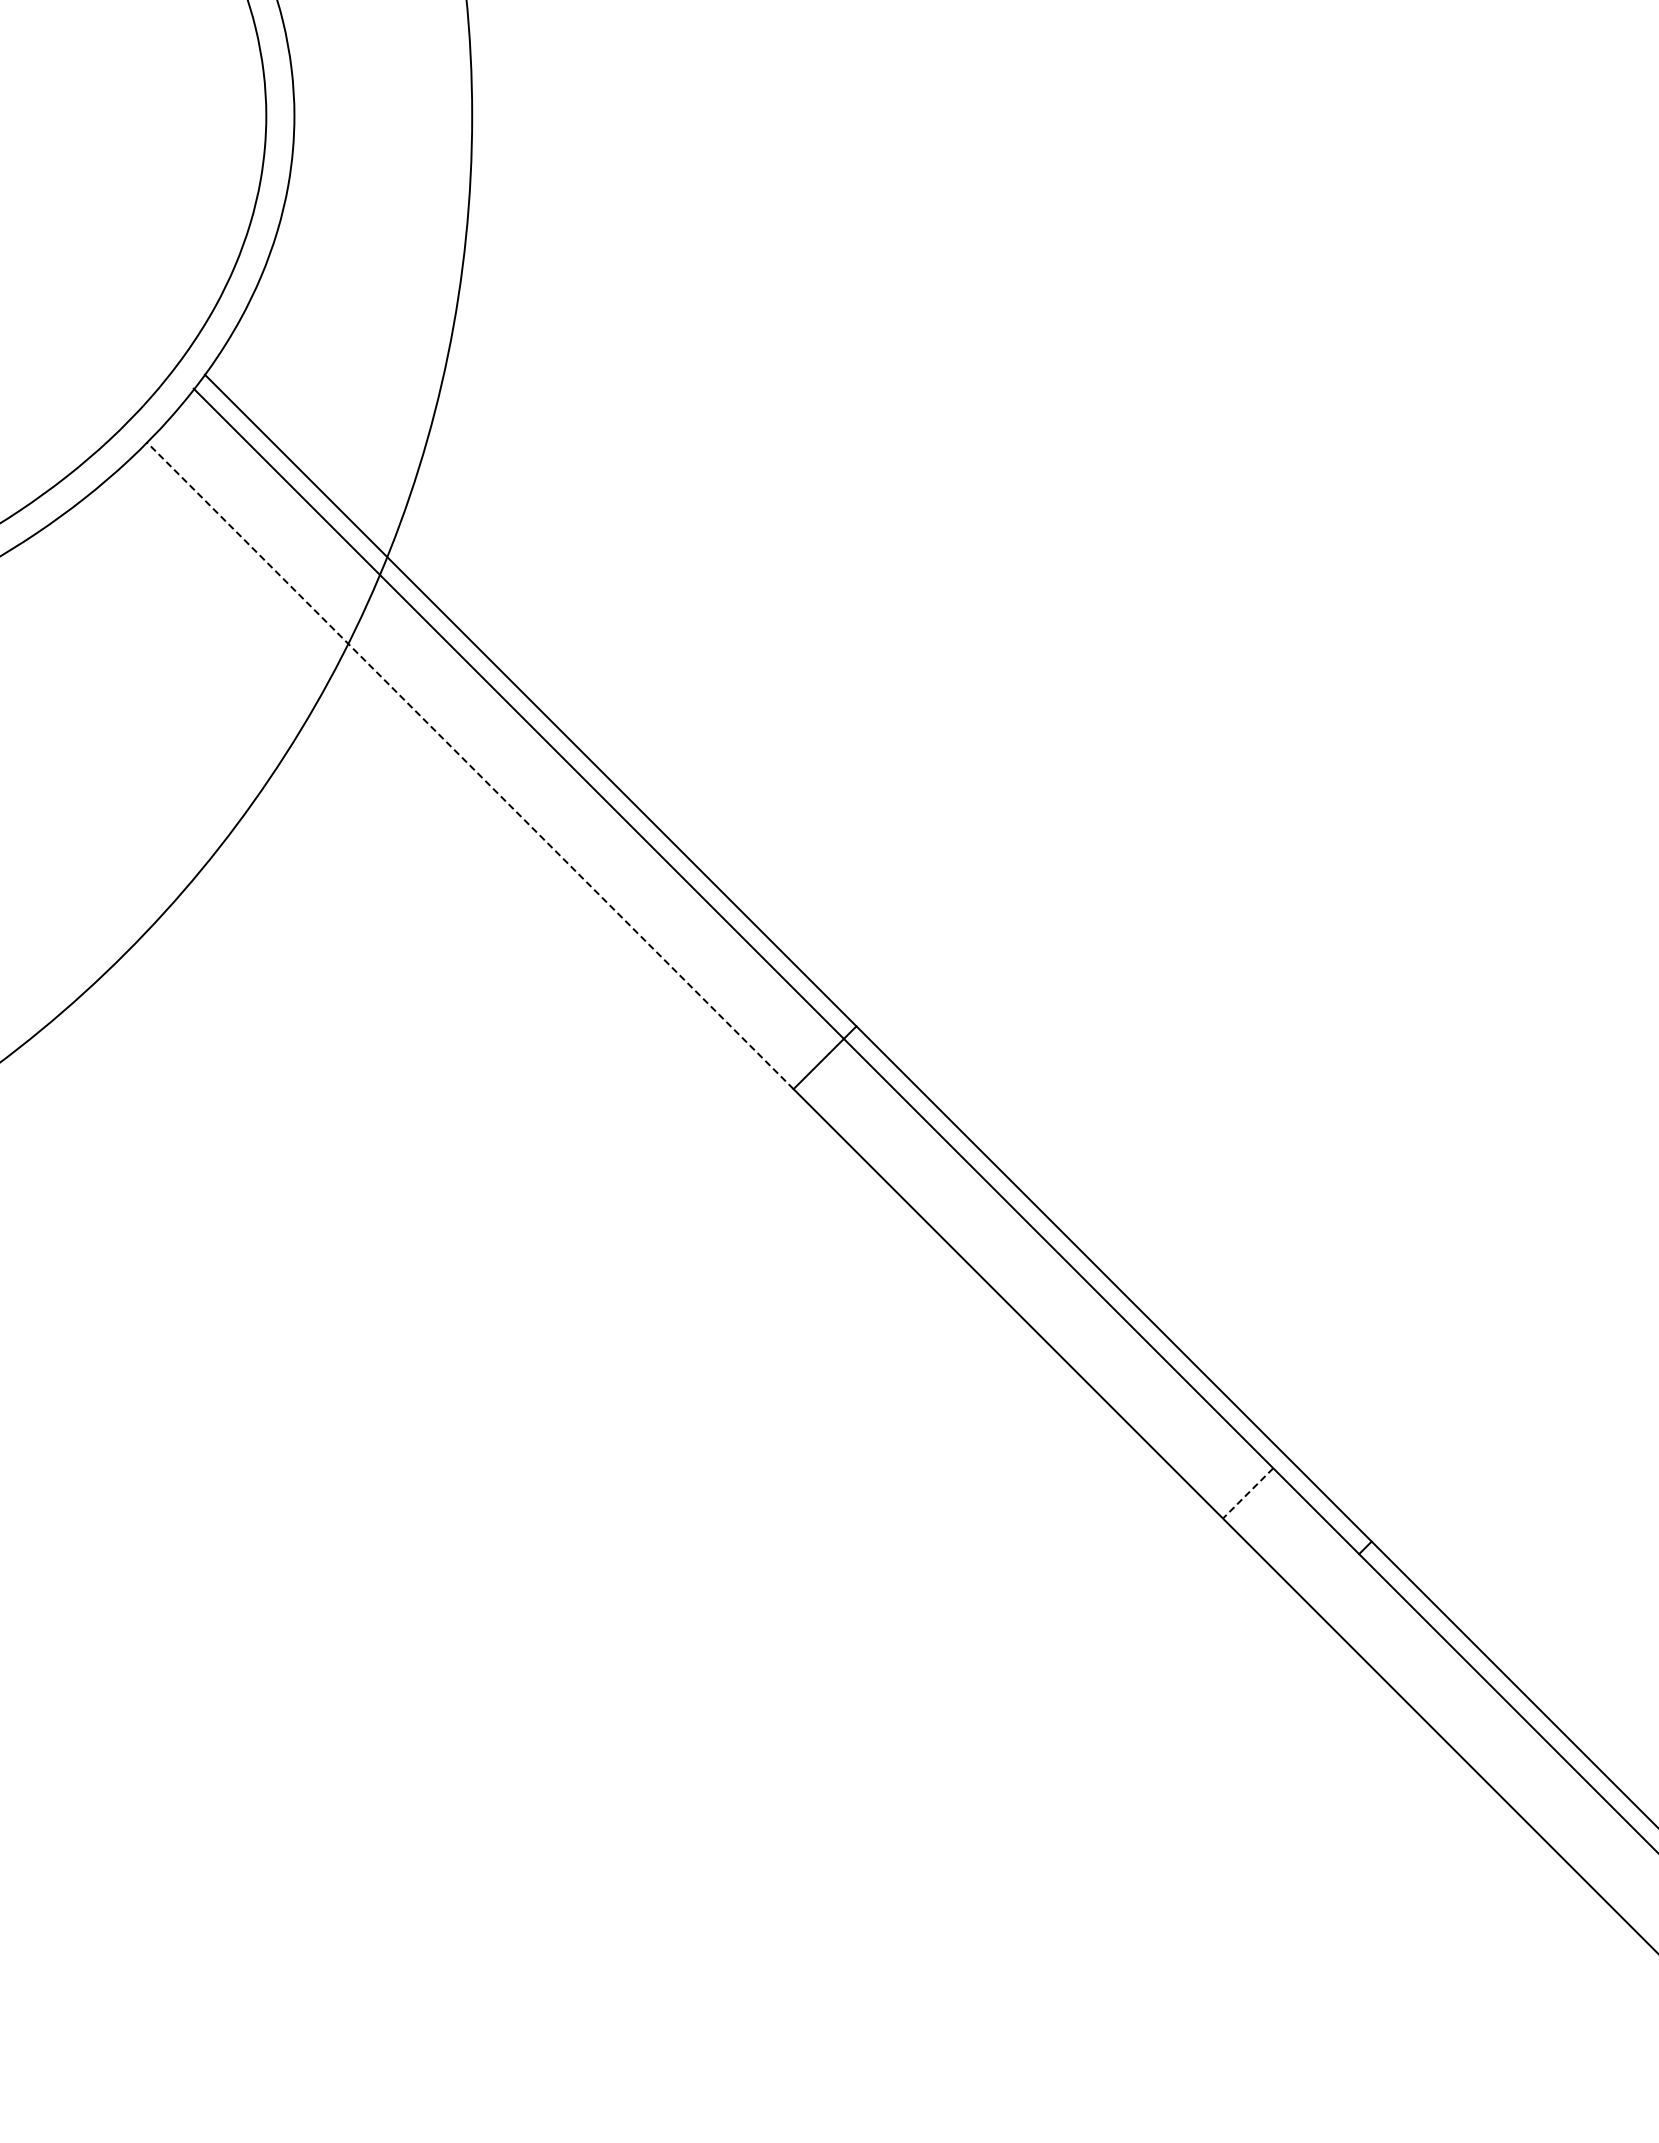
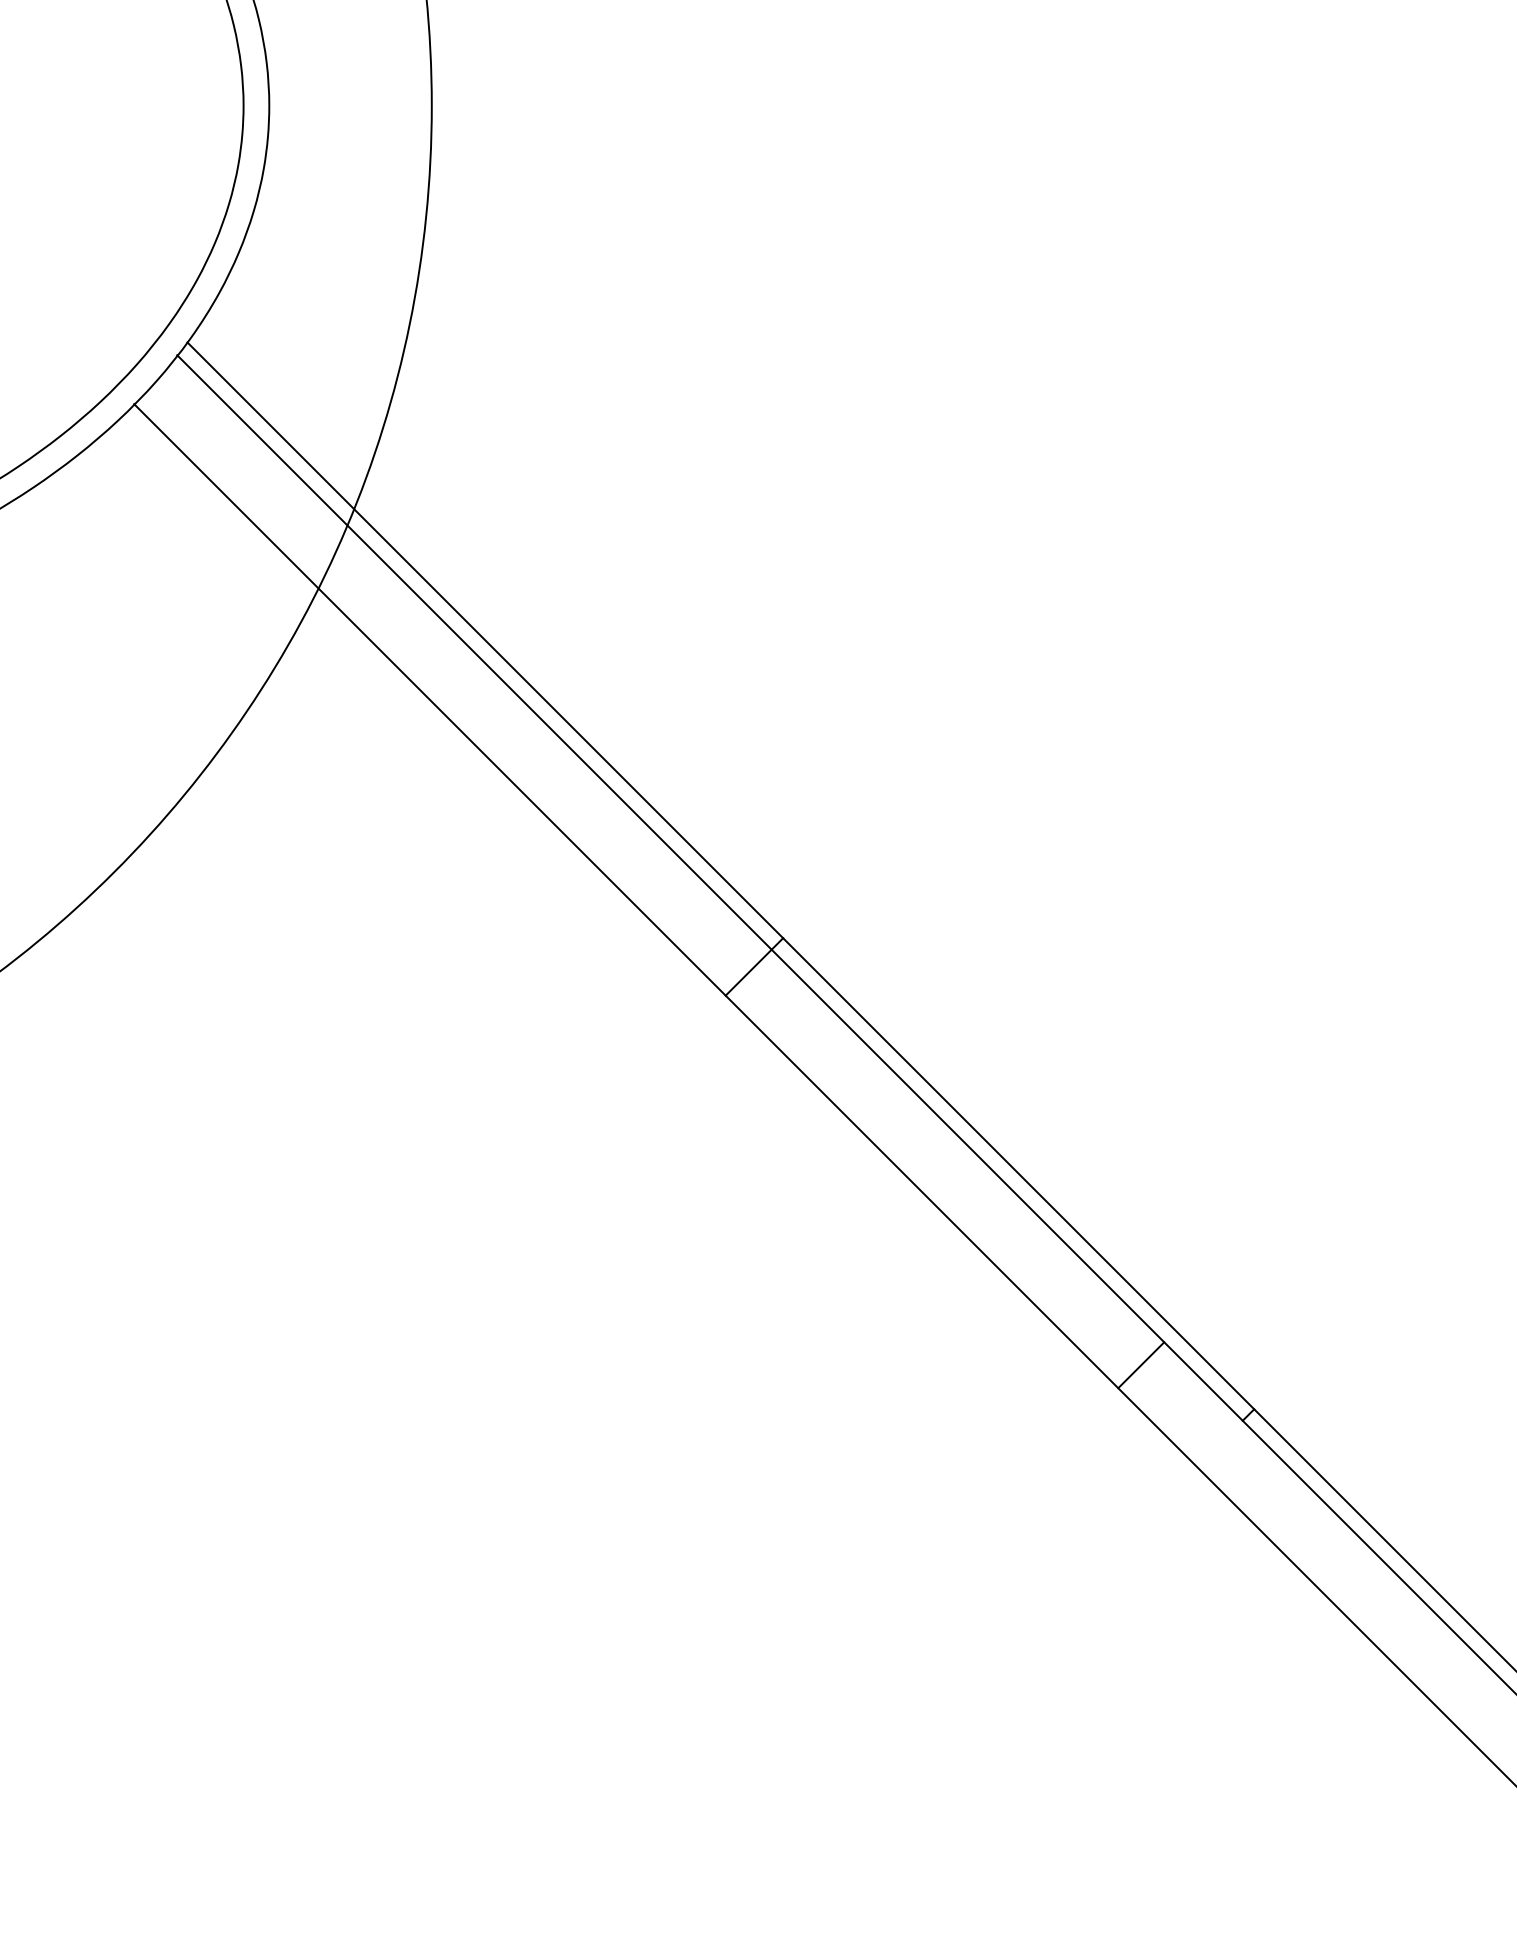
line: (469, 765) -> (429, 699), dashed -> solid
line: (1248, 1493) -> (1141, 1365), dashed -> solid

